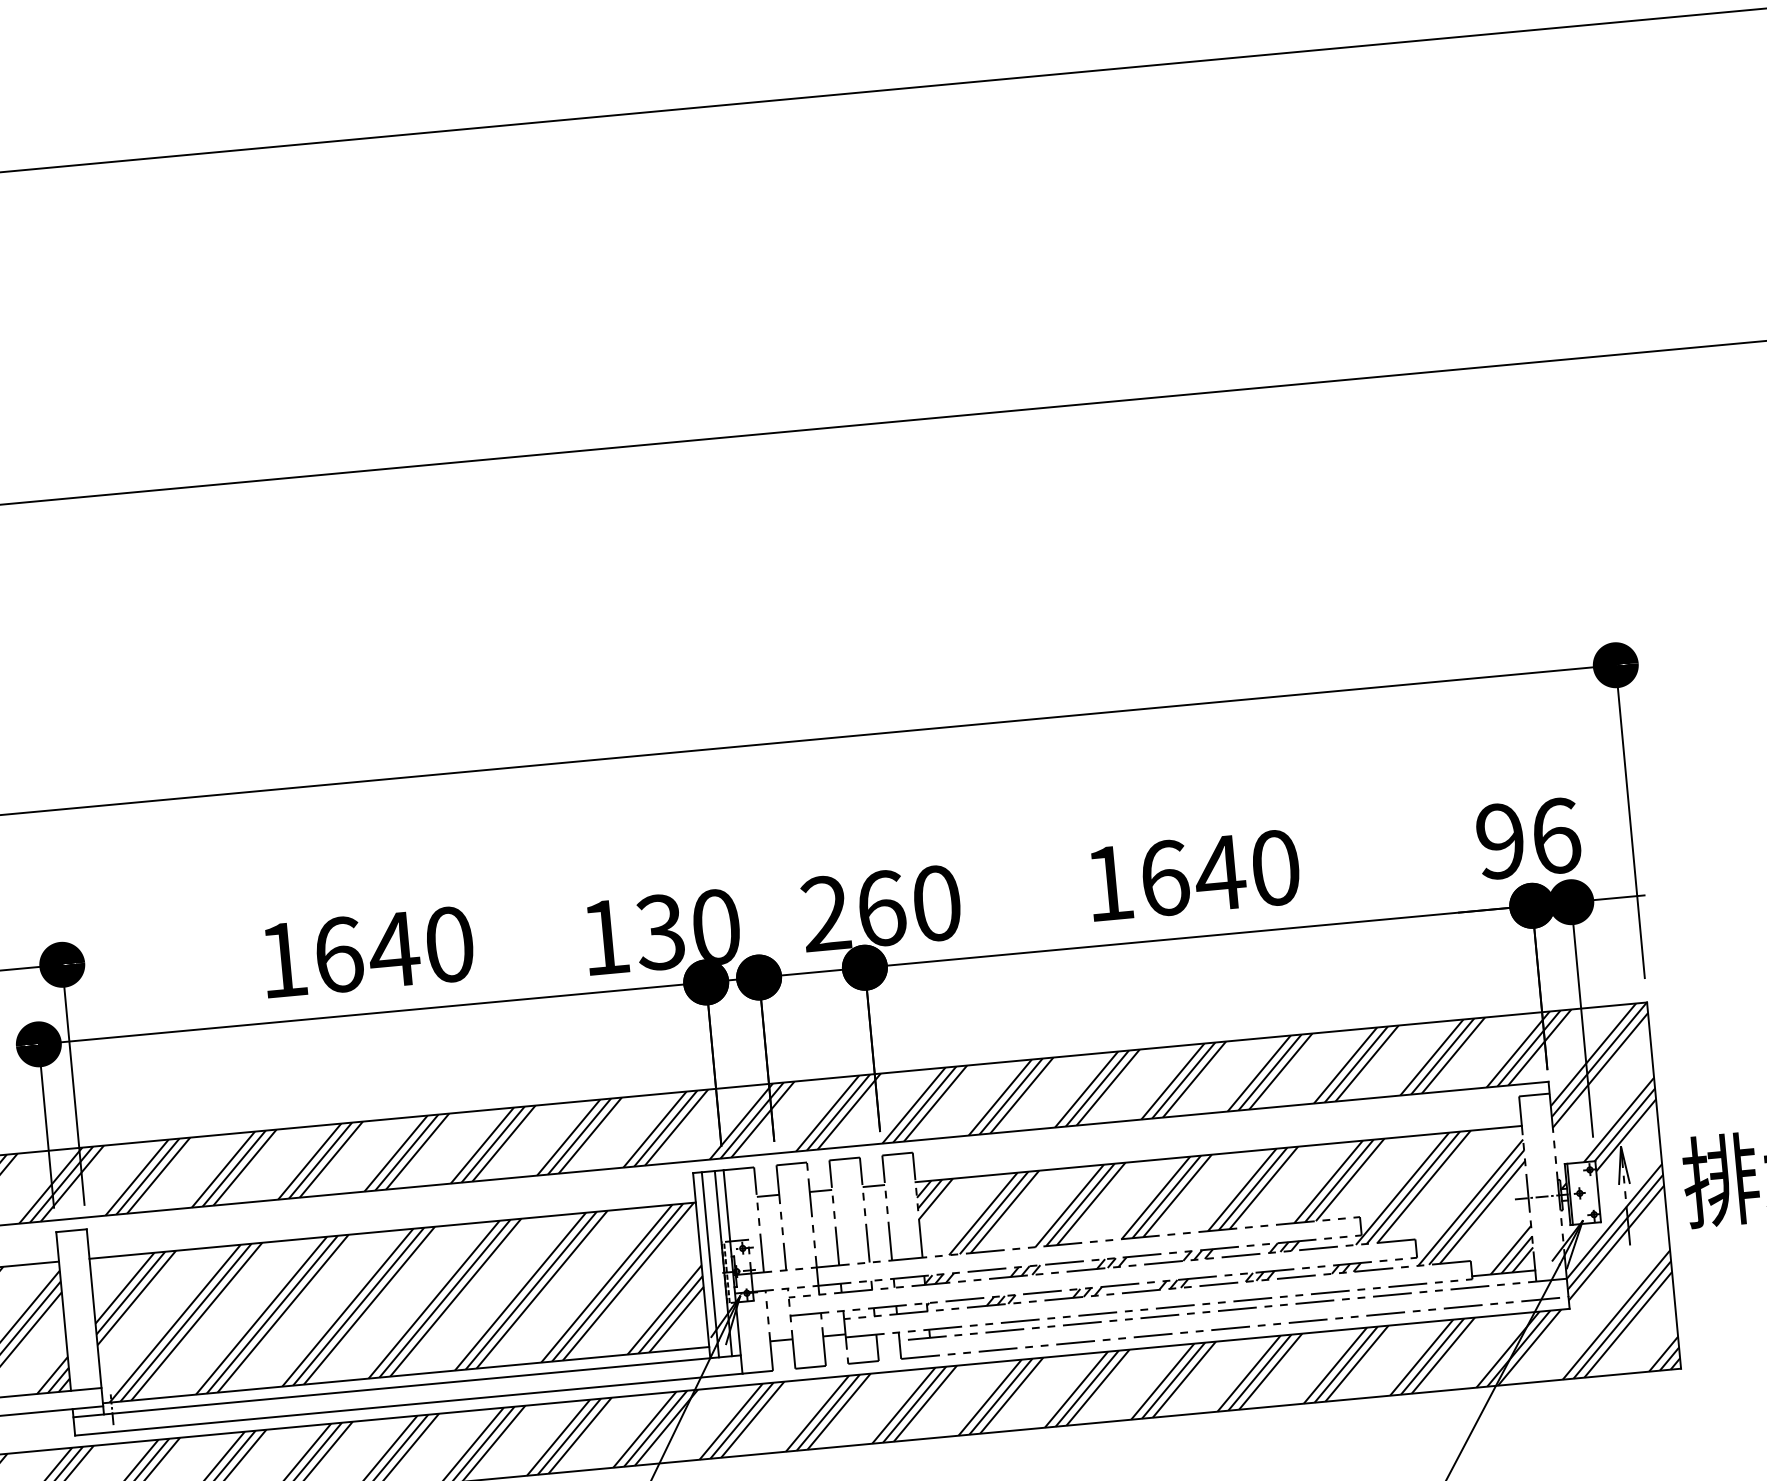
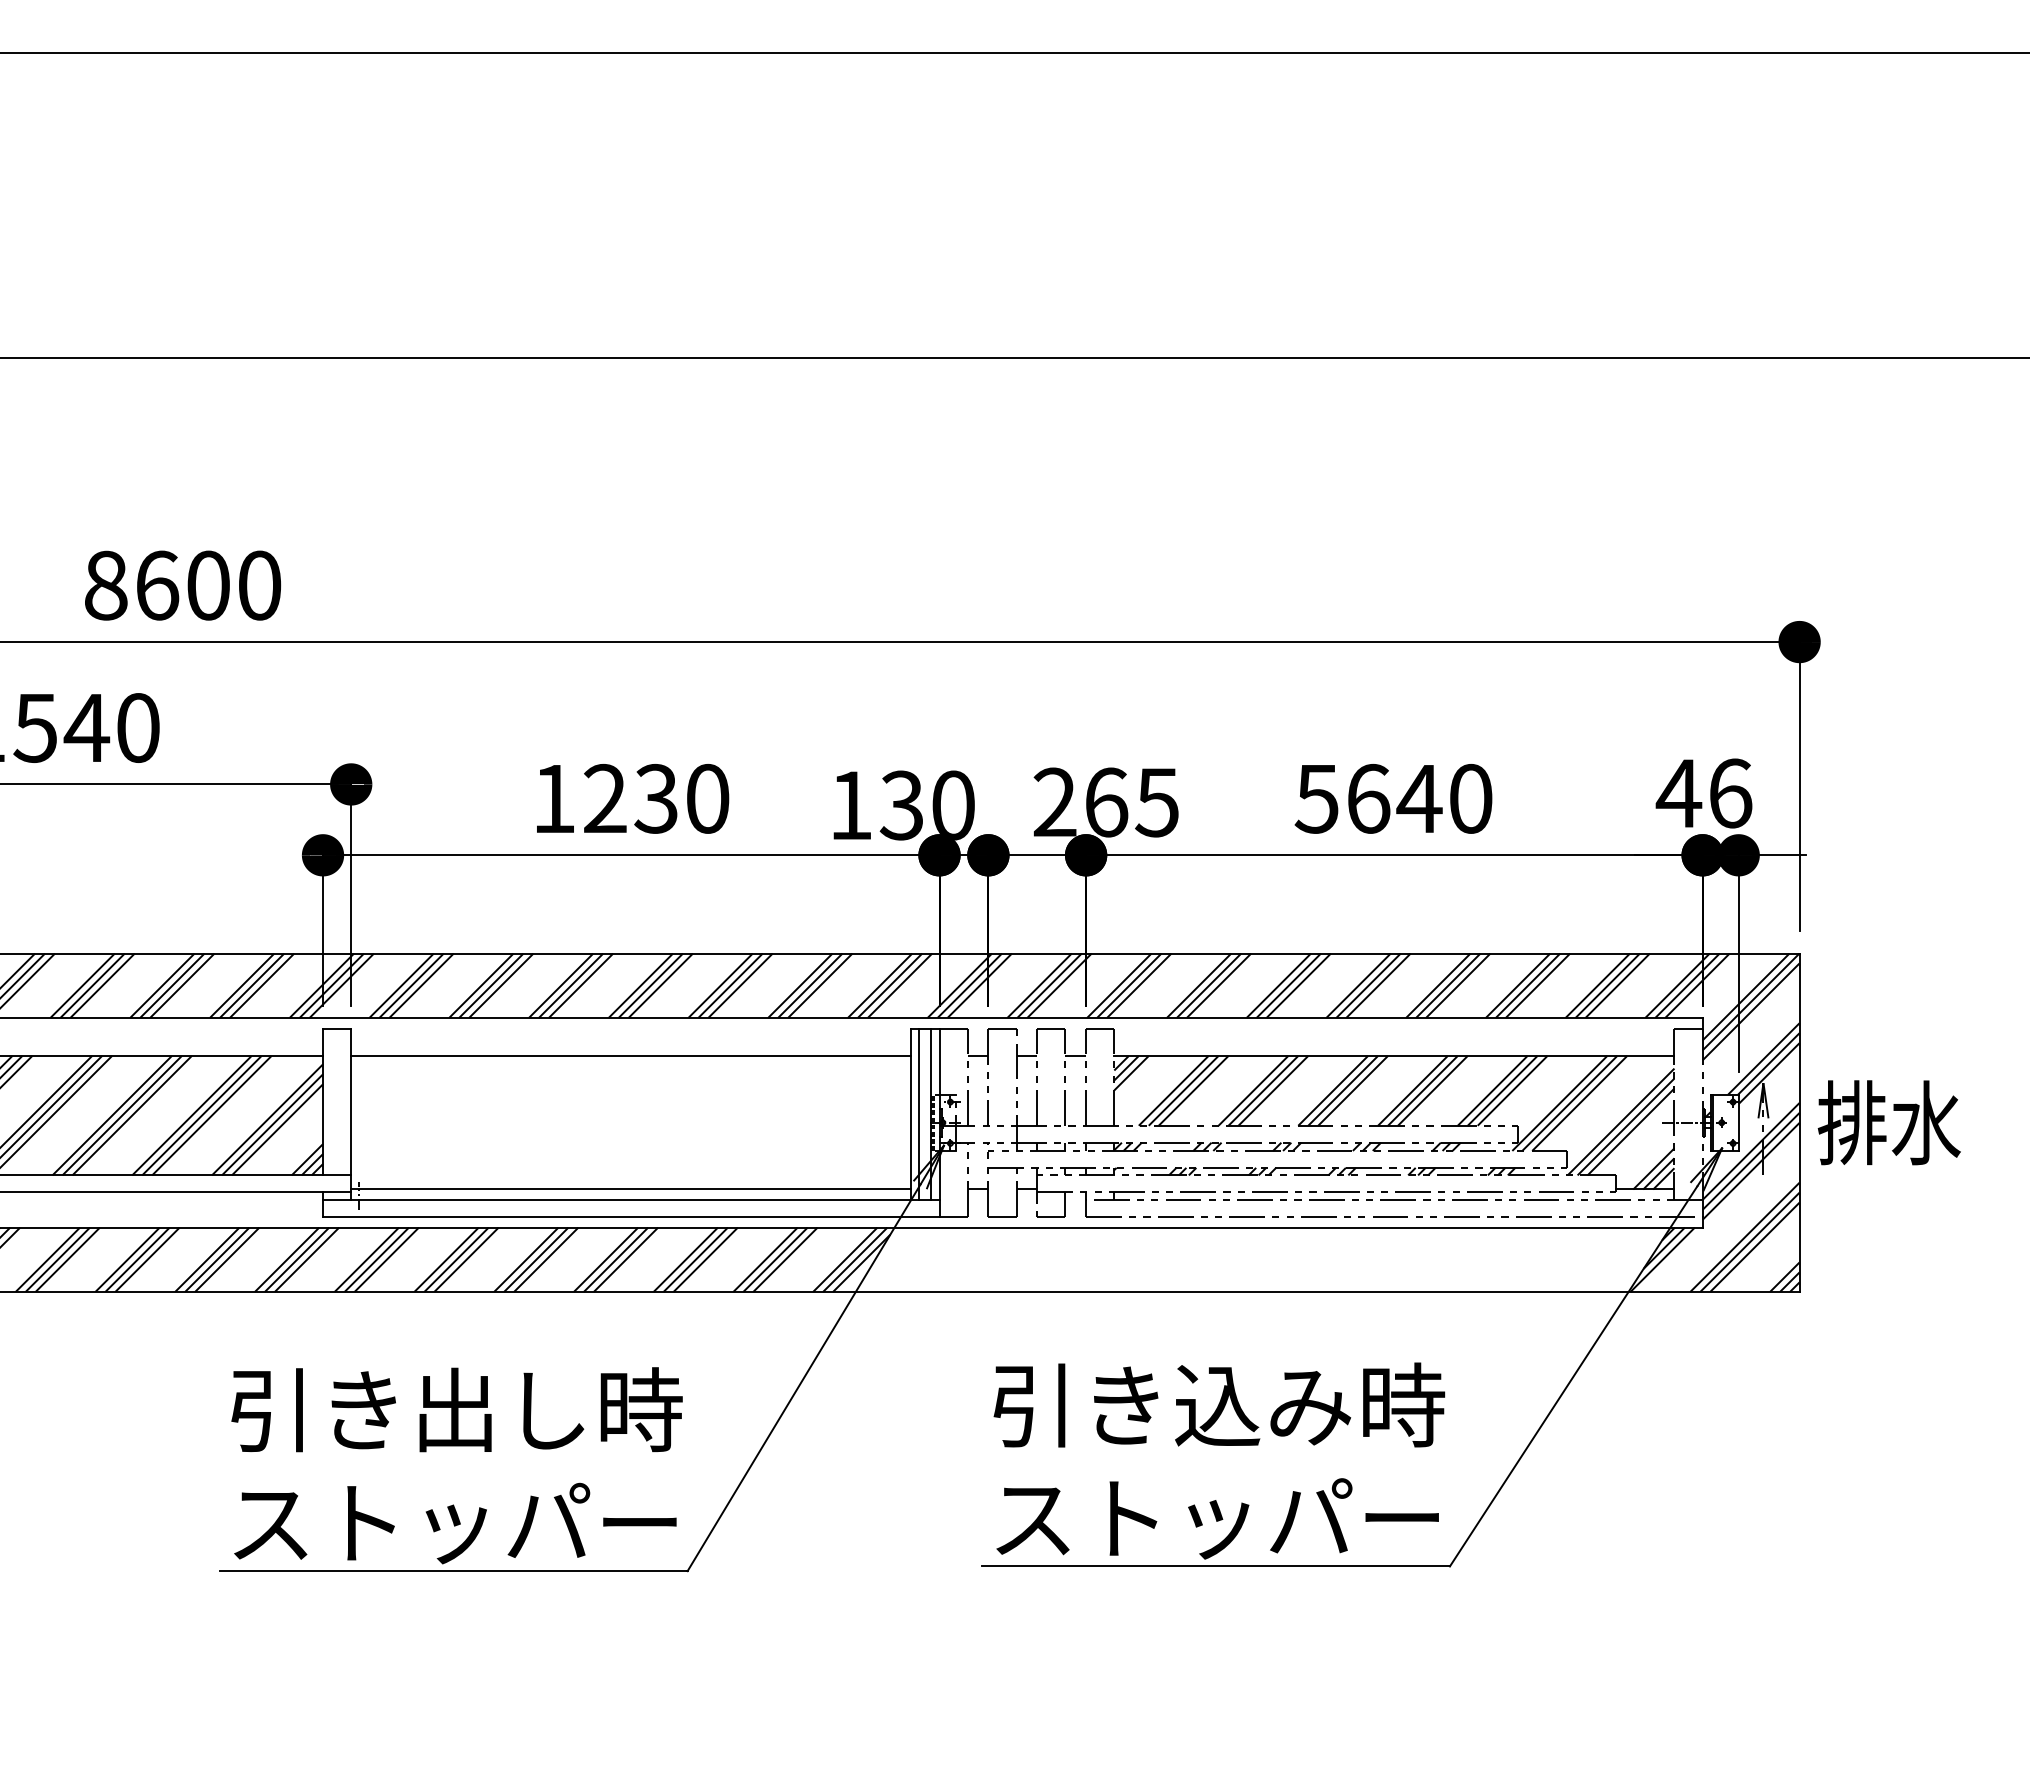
text: (1499, 841) -> (1678, 793), 96 -> 46
text: (1108, 884) -> (1316, 799), 1640 -> 5640
text: (935, 903) -> (1156, 802), 260 -> 265
text: (367, 951) -> (631, 798), 1640 -> 1230
hatch: (399, 1302) -> (631, 1122), removed
hatch: (1111, 1386) -> (1276, 1259), removed

